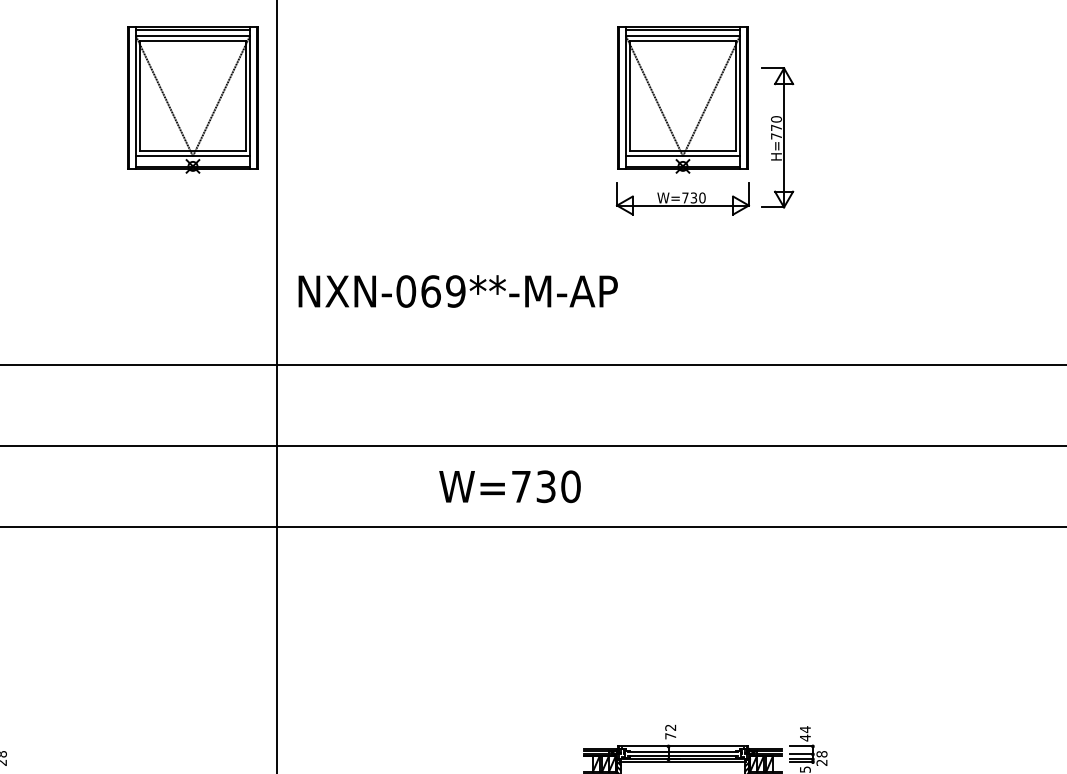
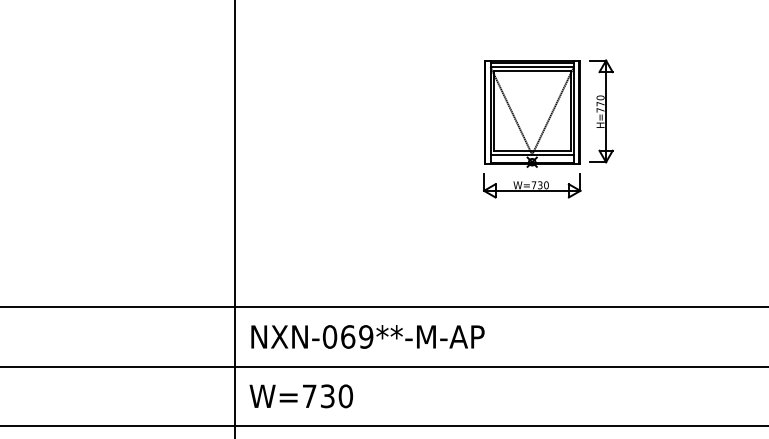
part: (192, 99) -> (173, 113), removed
part: (777, 137) -> (601, 111), moved
text: (457, 291) -> (367, 336), moved
text: (509, 486) -> (300, 396), moved

